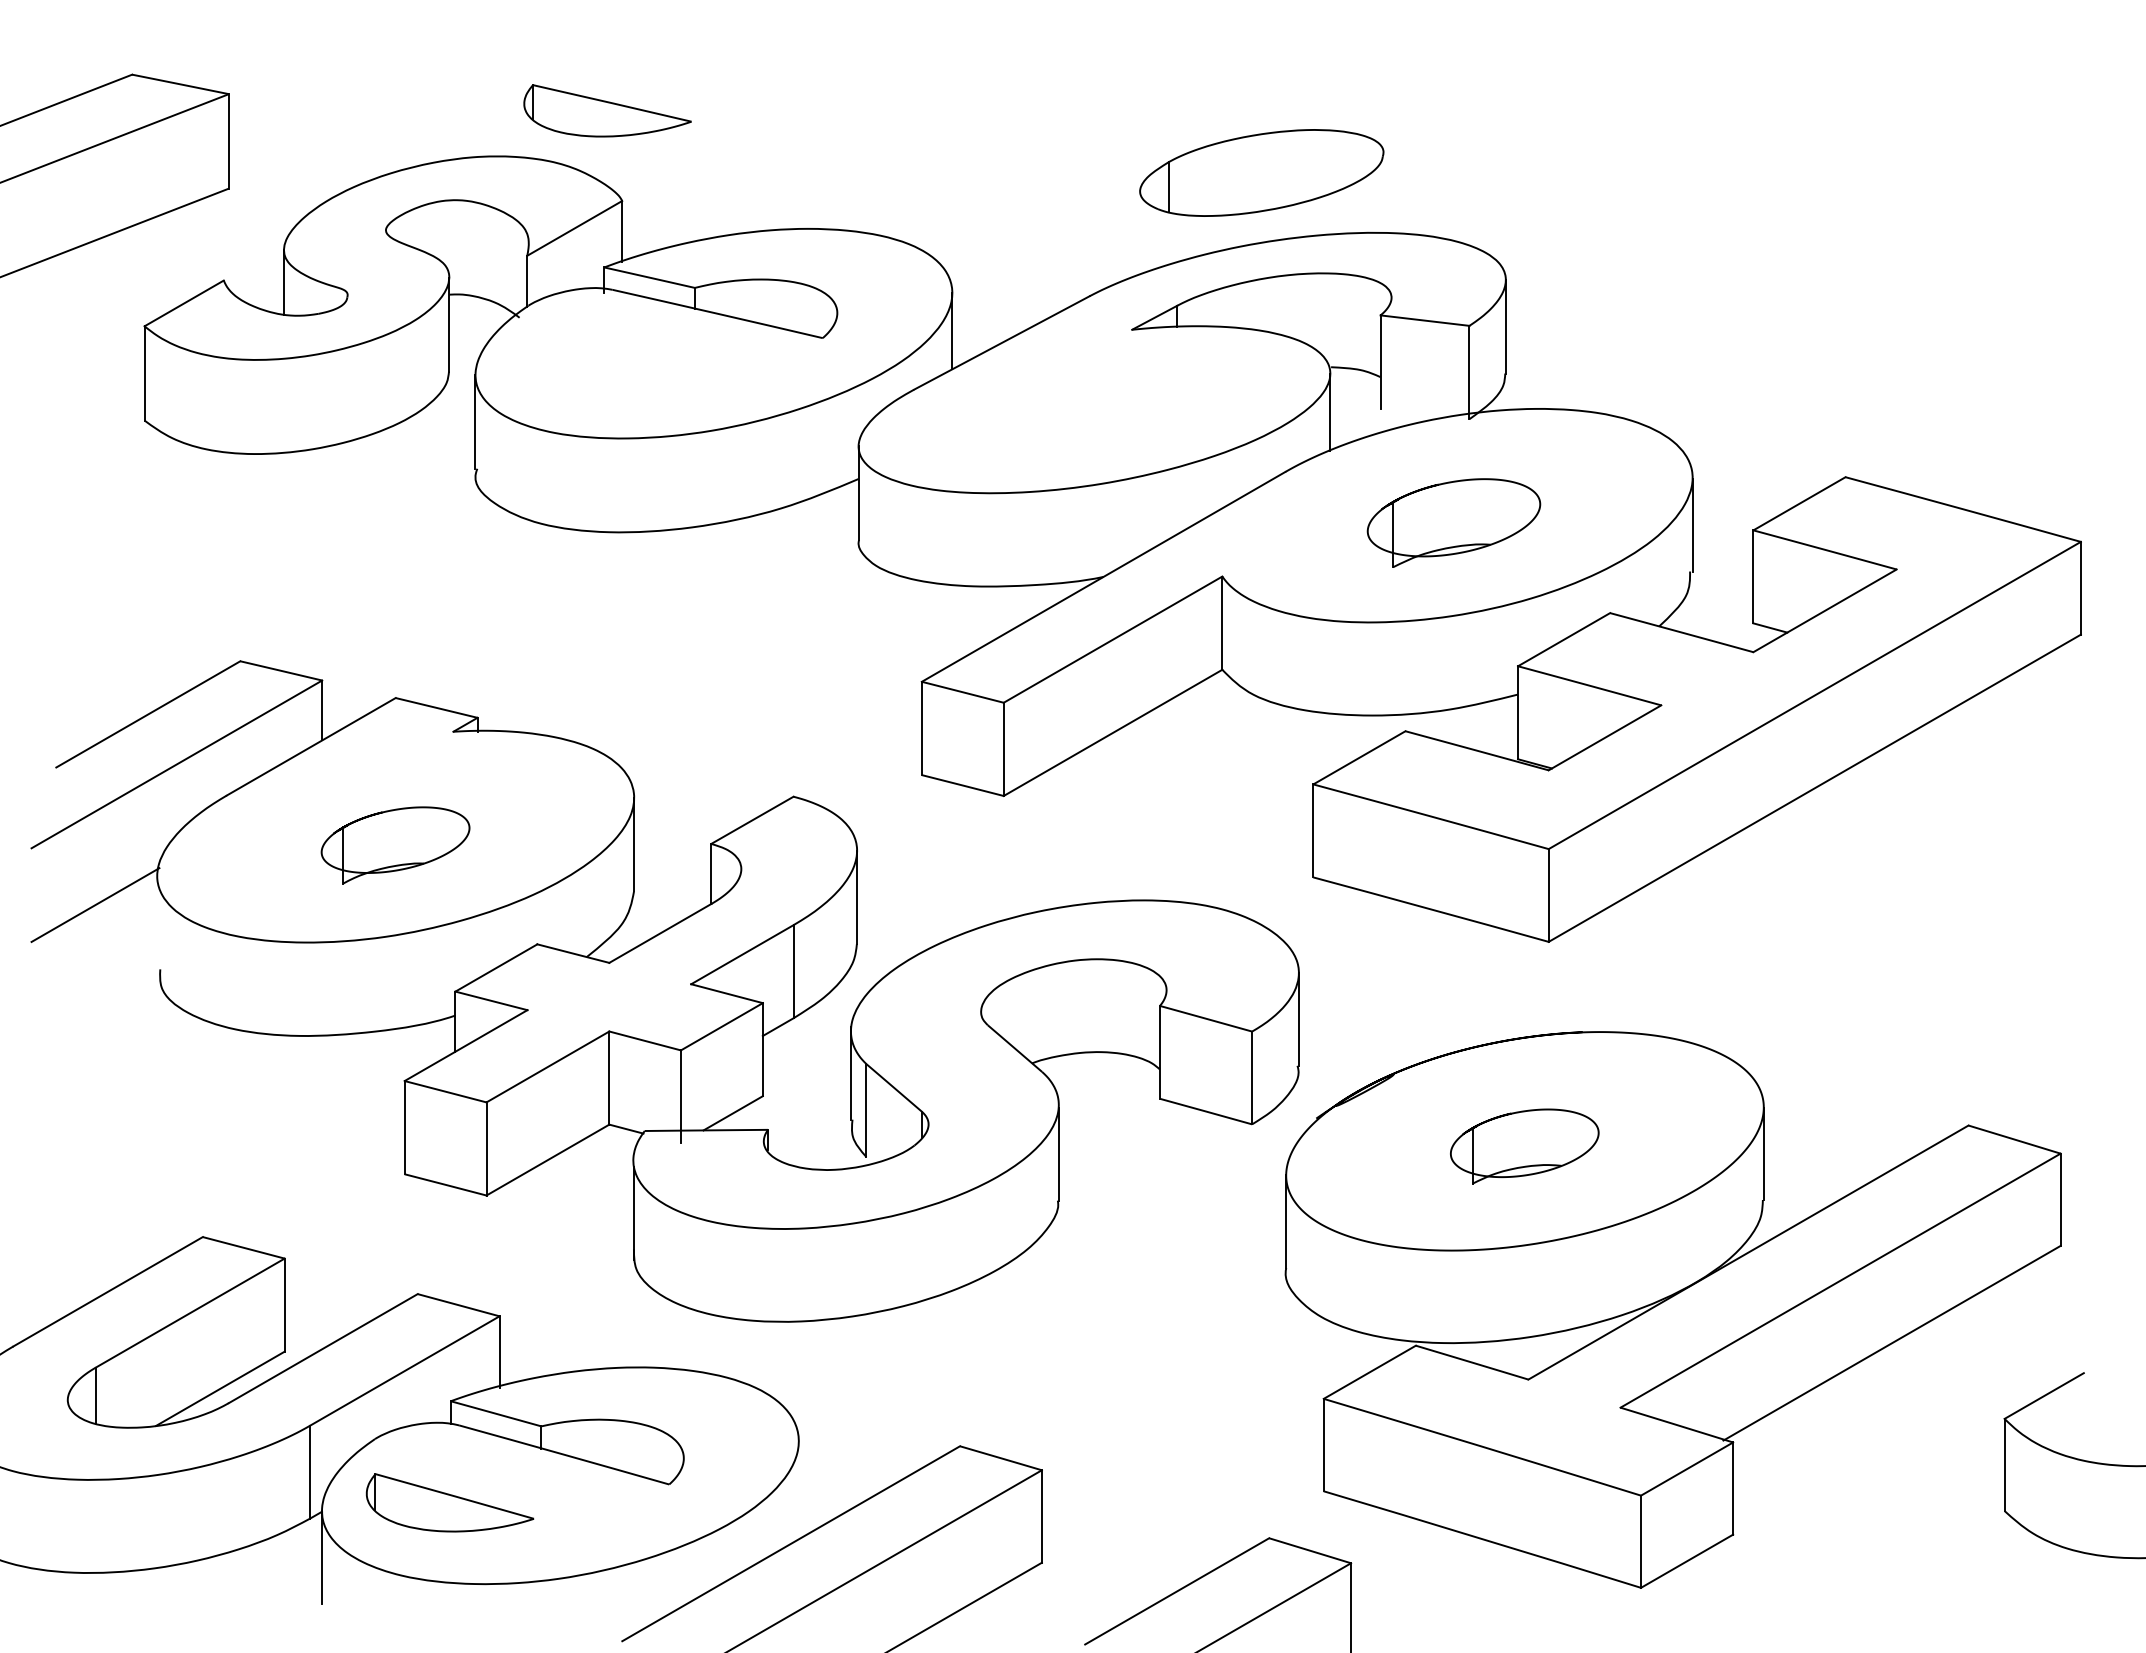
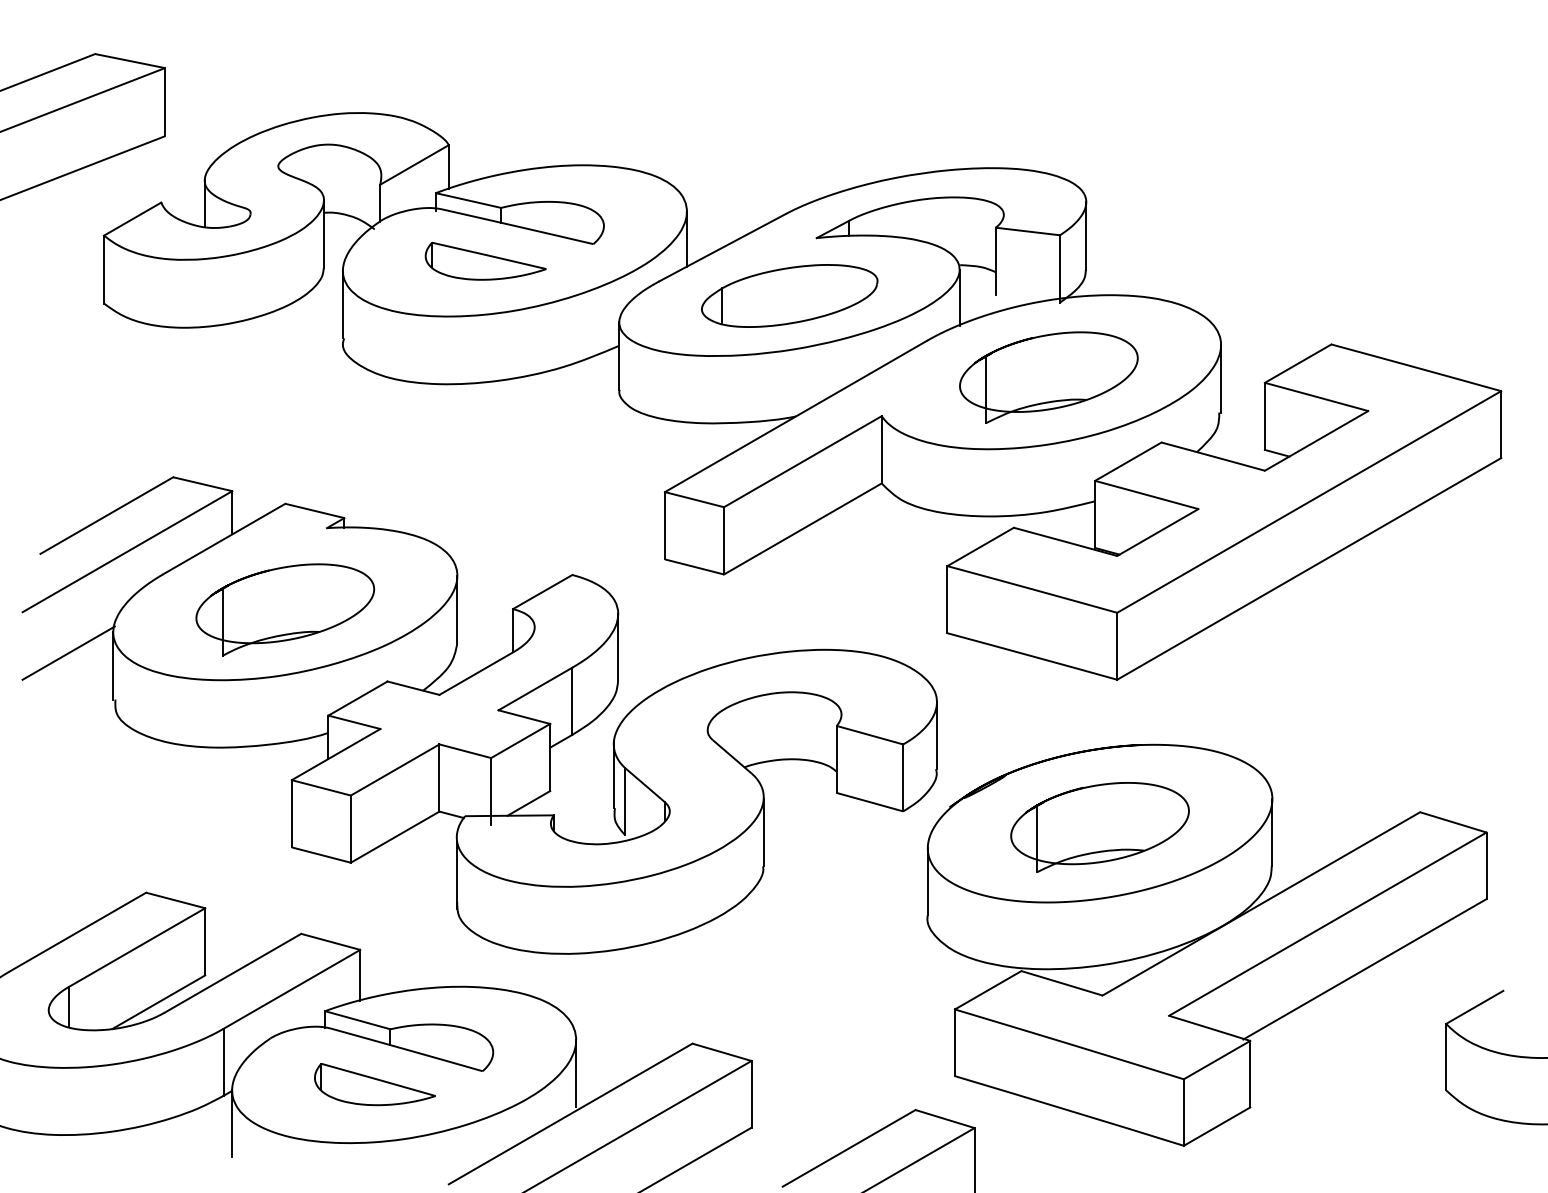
part: (607, 110) -> (485, 261), moved
part: (1261, 172) -> (789, 295), moved
part: (1453, 522) -> (1048, 377), size x1.43
part: (395, 845) -> (285, 610), size x1.67
line: (157, 922) -> (113, 665), added
part: (1524, 1146) -> (1099, 827), size x1.67
line: (798, 1487) -> (575, 1073), added
part: (449, 1502) -> (374, 1084), moved

